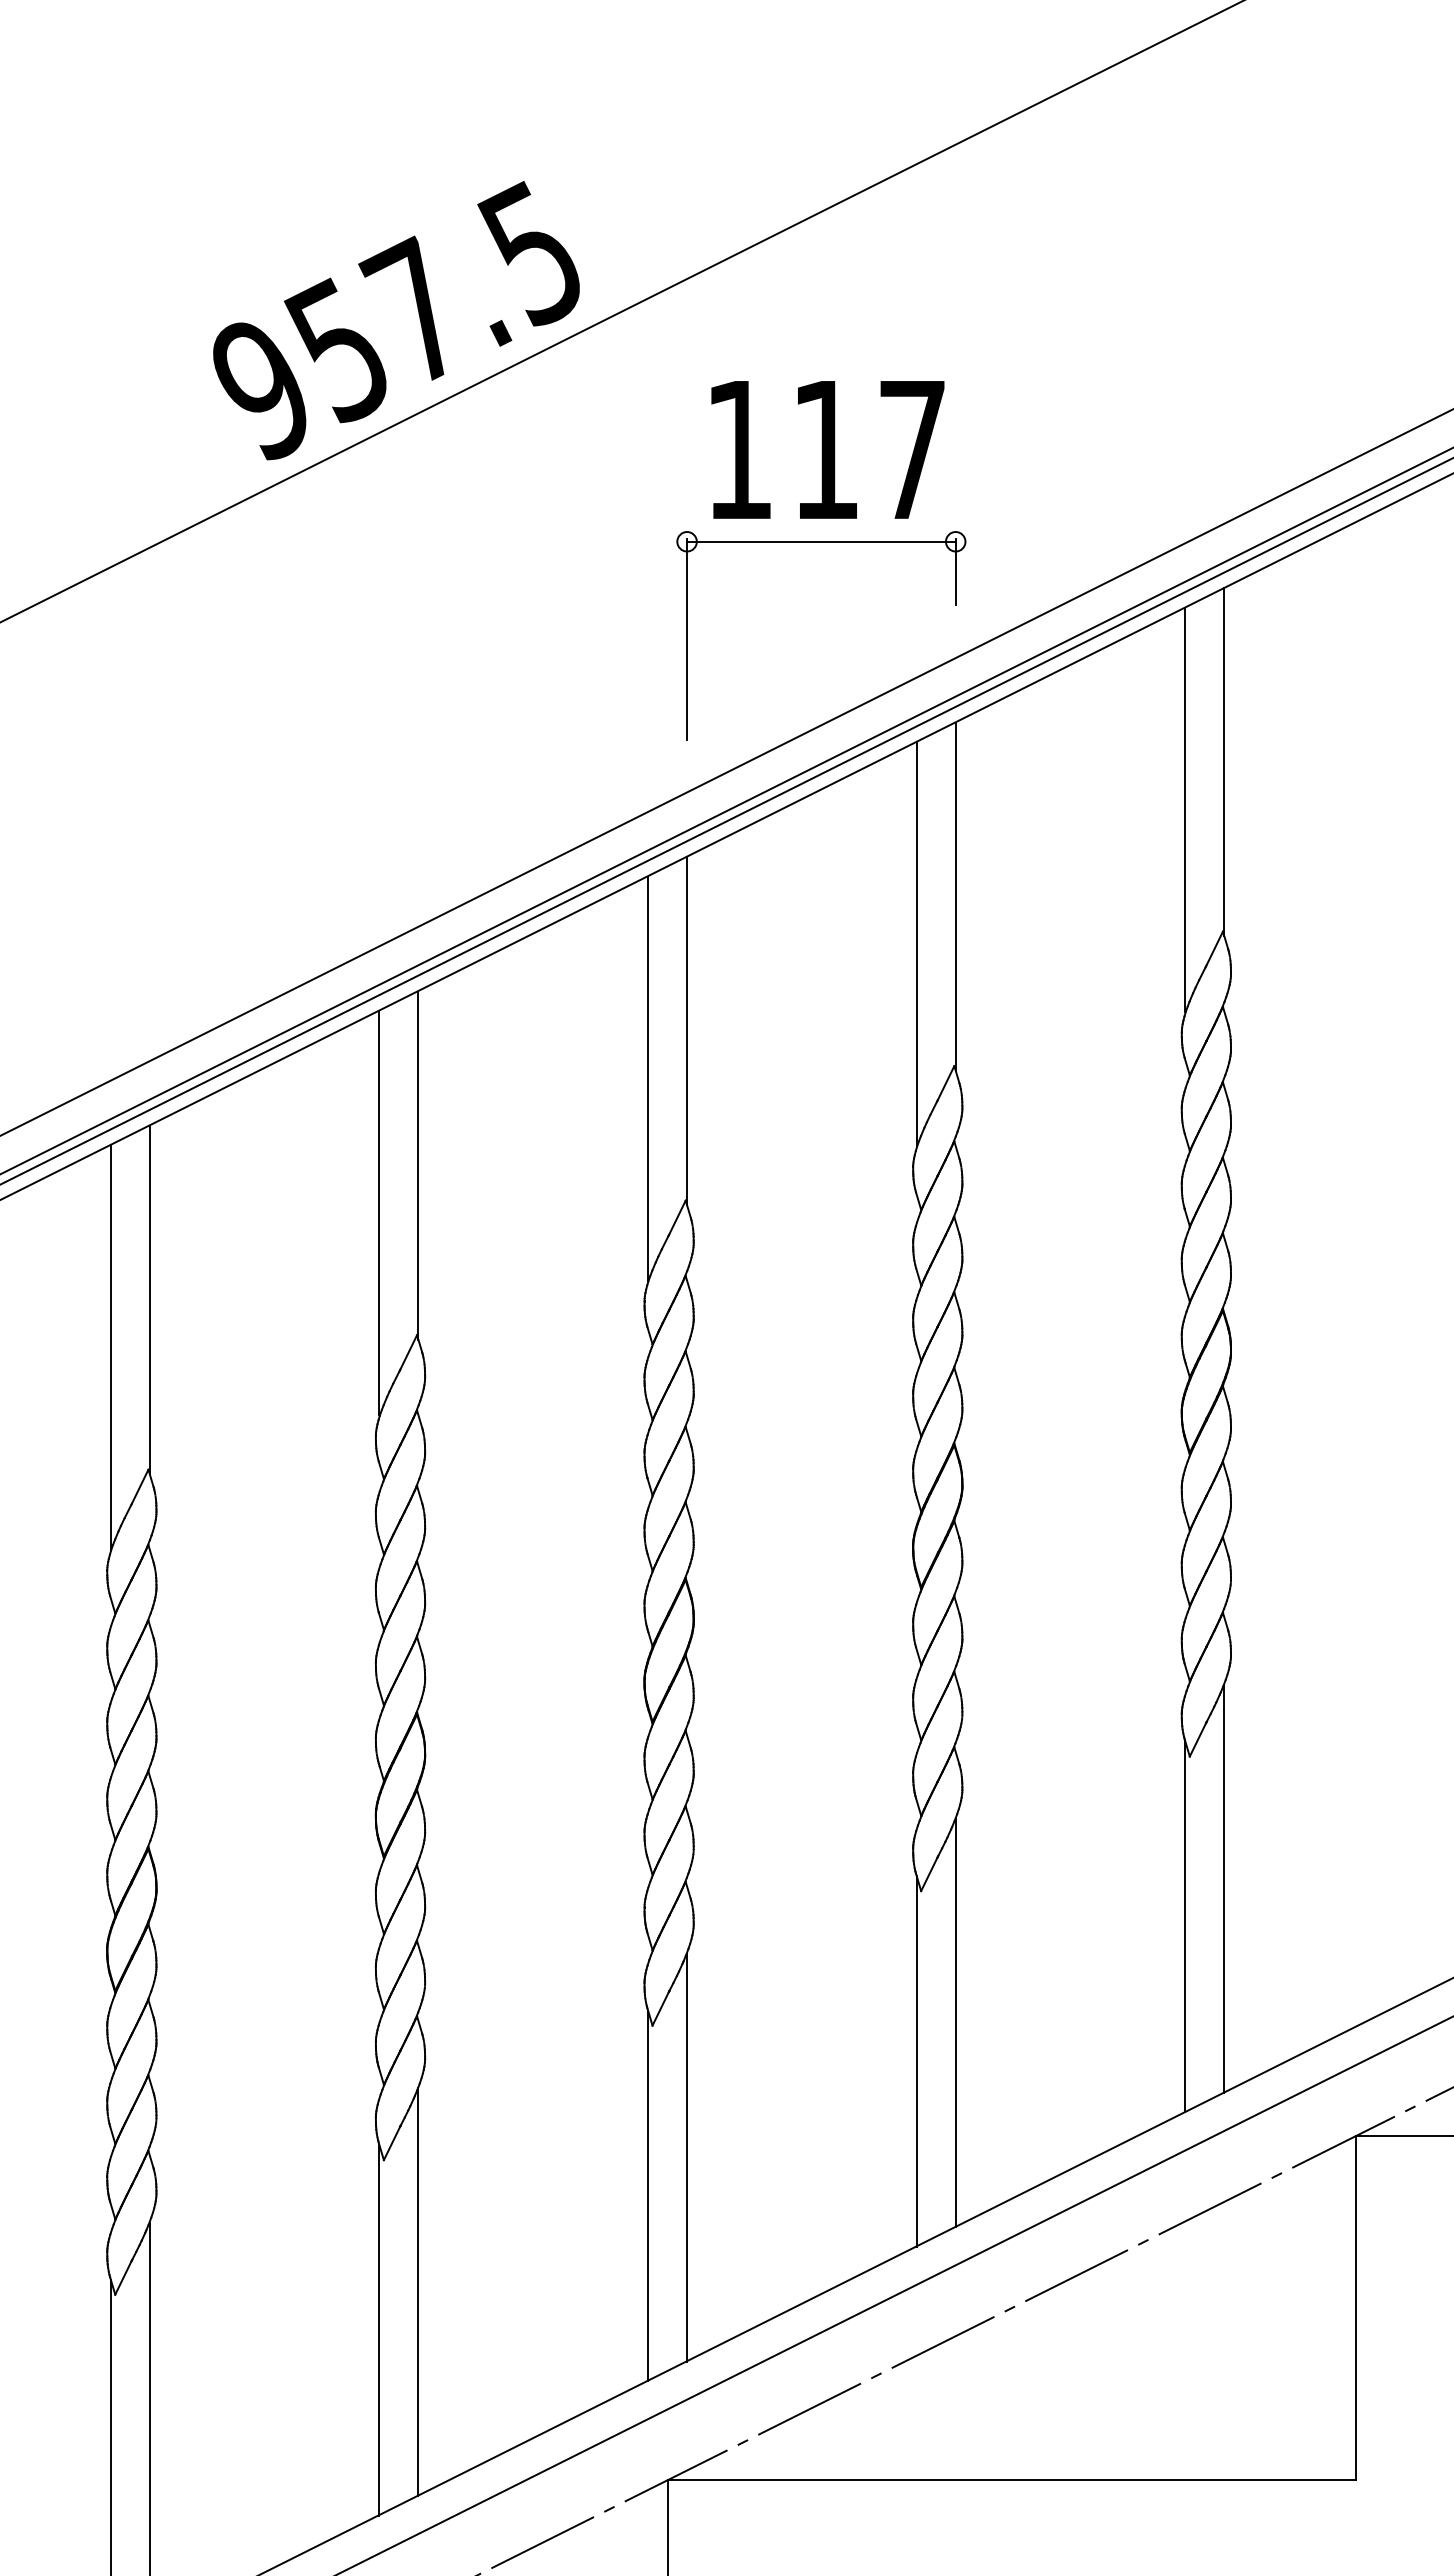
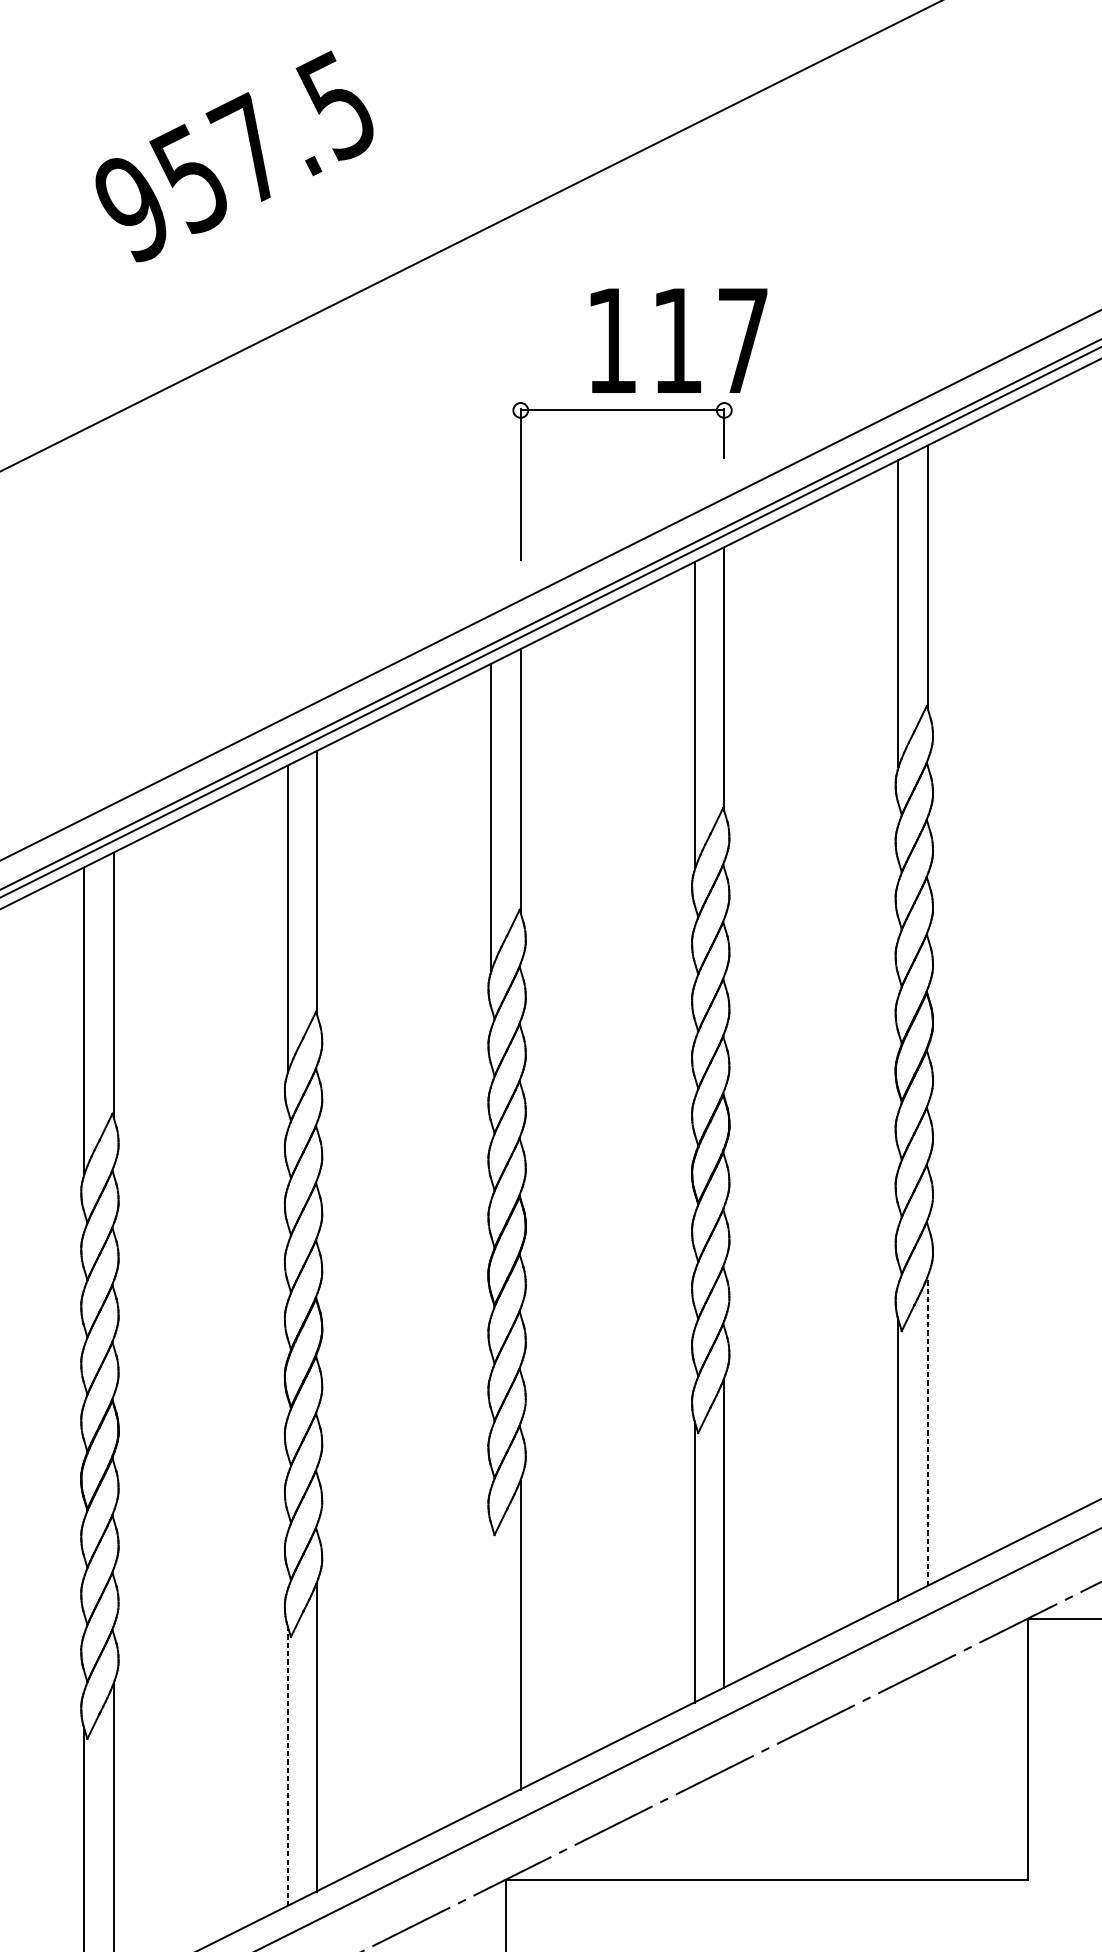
text: (396, 320) -> (234, 156), moved
text: (827, 449) -> (678, 340), moved
line: (1224, 1888) -> (928, 1431), solid -> dashed
line: (648, 2195) -> (491, 1663), removed
line: (379, 2329) -> (287, 1765), solid -> dashed

